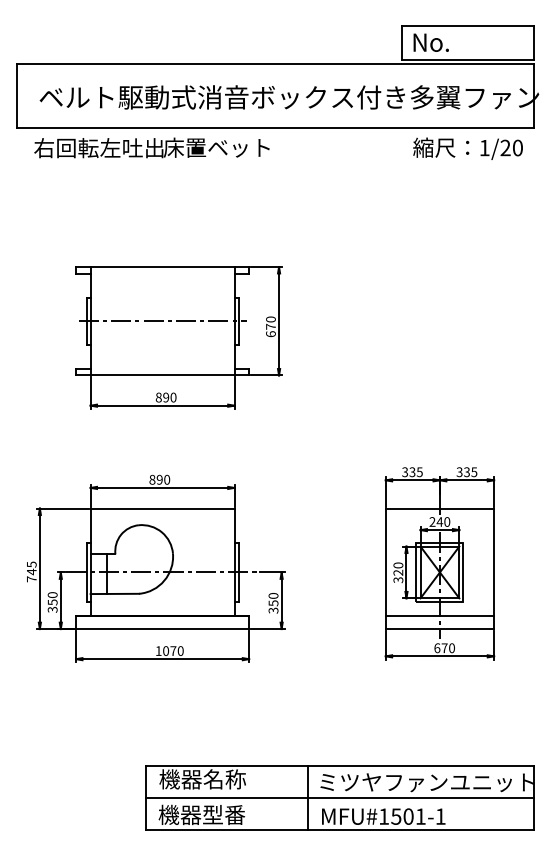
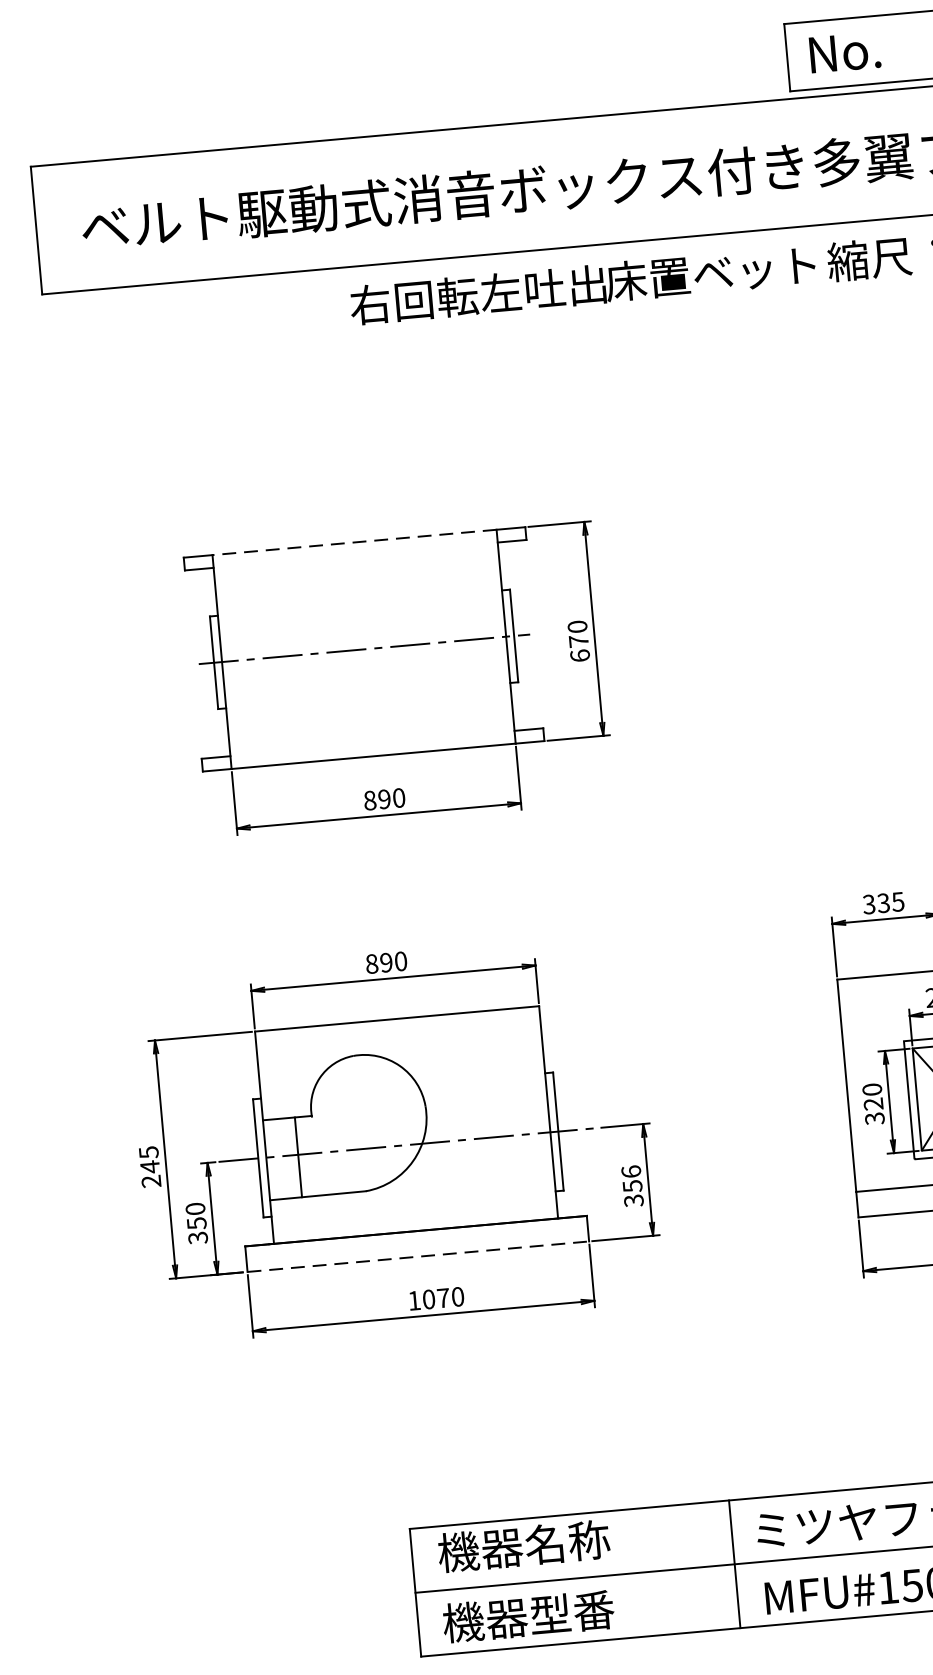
text: (151, 147) -> (581, 284), moved
line: (162, 267) -> (354, 543), solid -> dashed
text: (31, 579) -> (150, 1181), 745 -> 245
text: (273, 595) -> (631, 1170), 350 -> 356
line: (162, 629) -> (418, 1257), solid -> dashed

